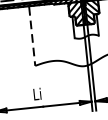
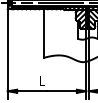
line: (32, 35) -> (44, 33), dashed -> solid

